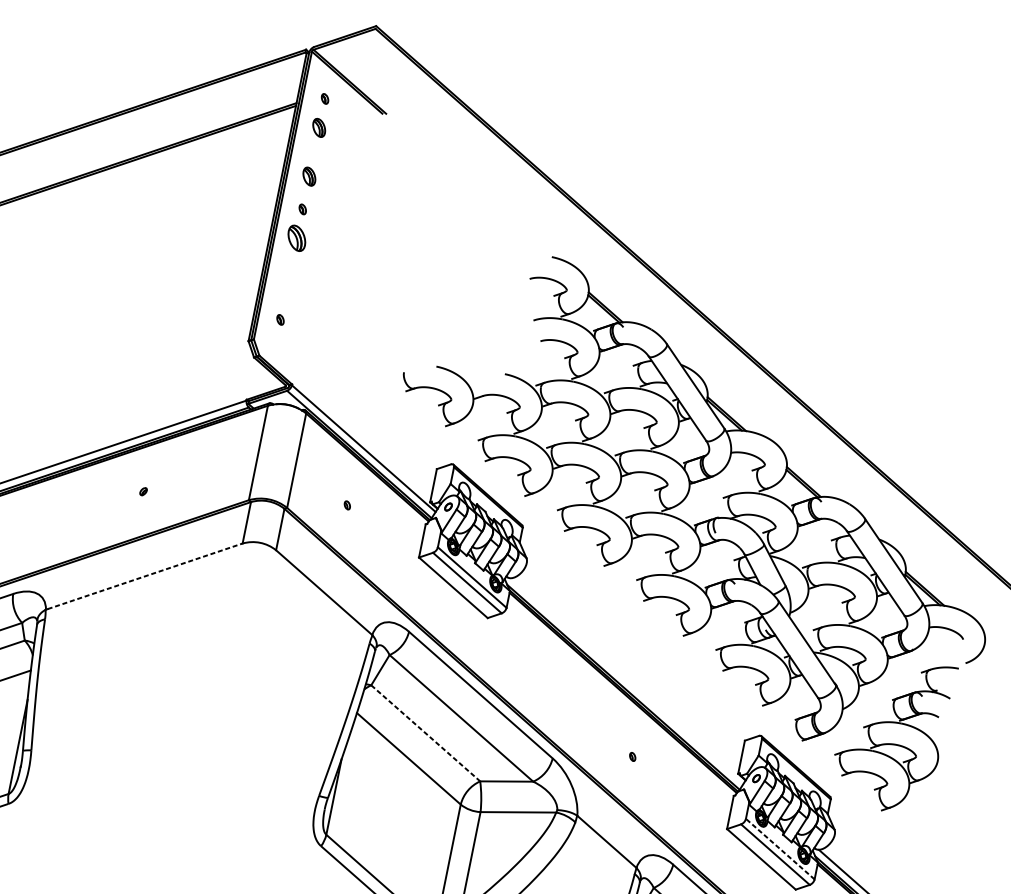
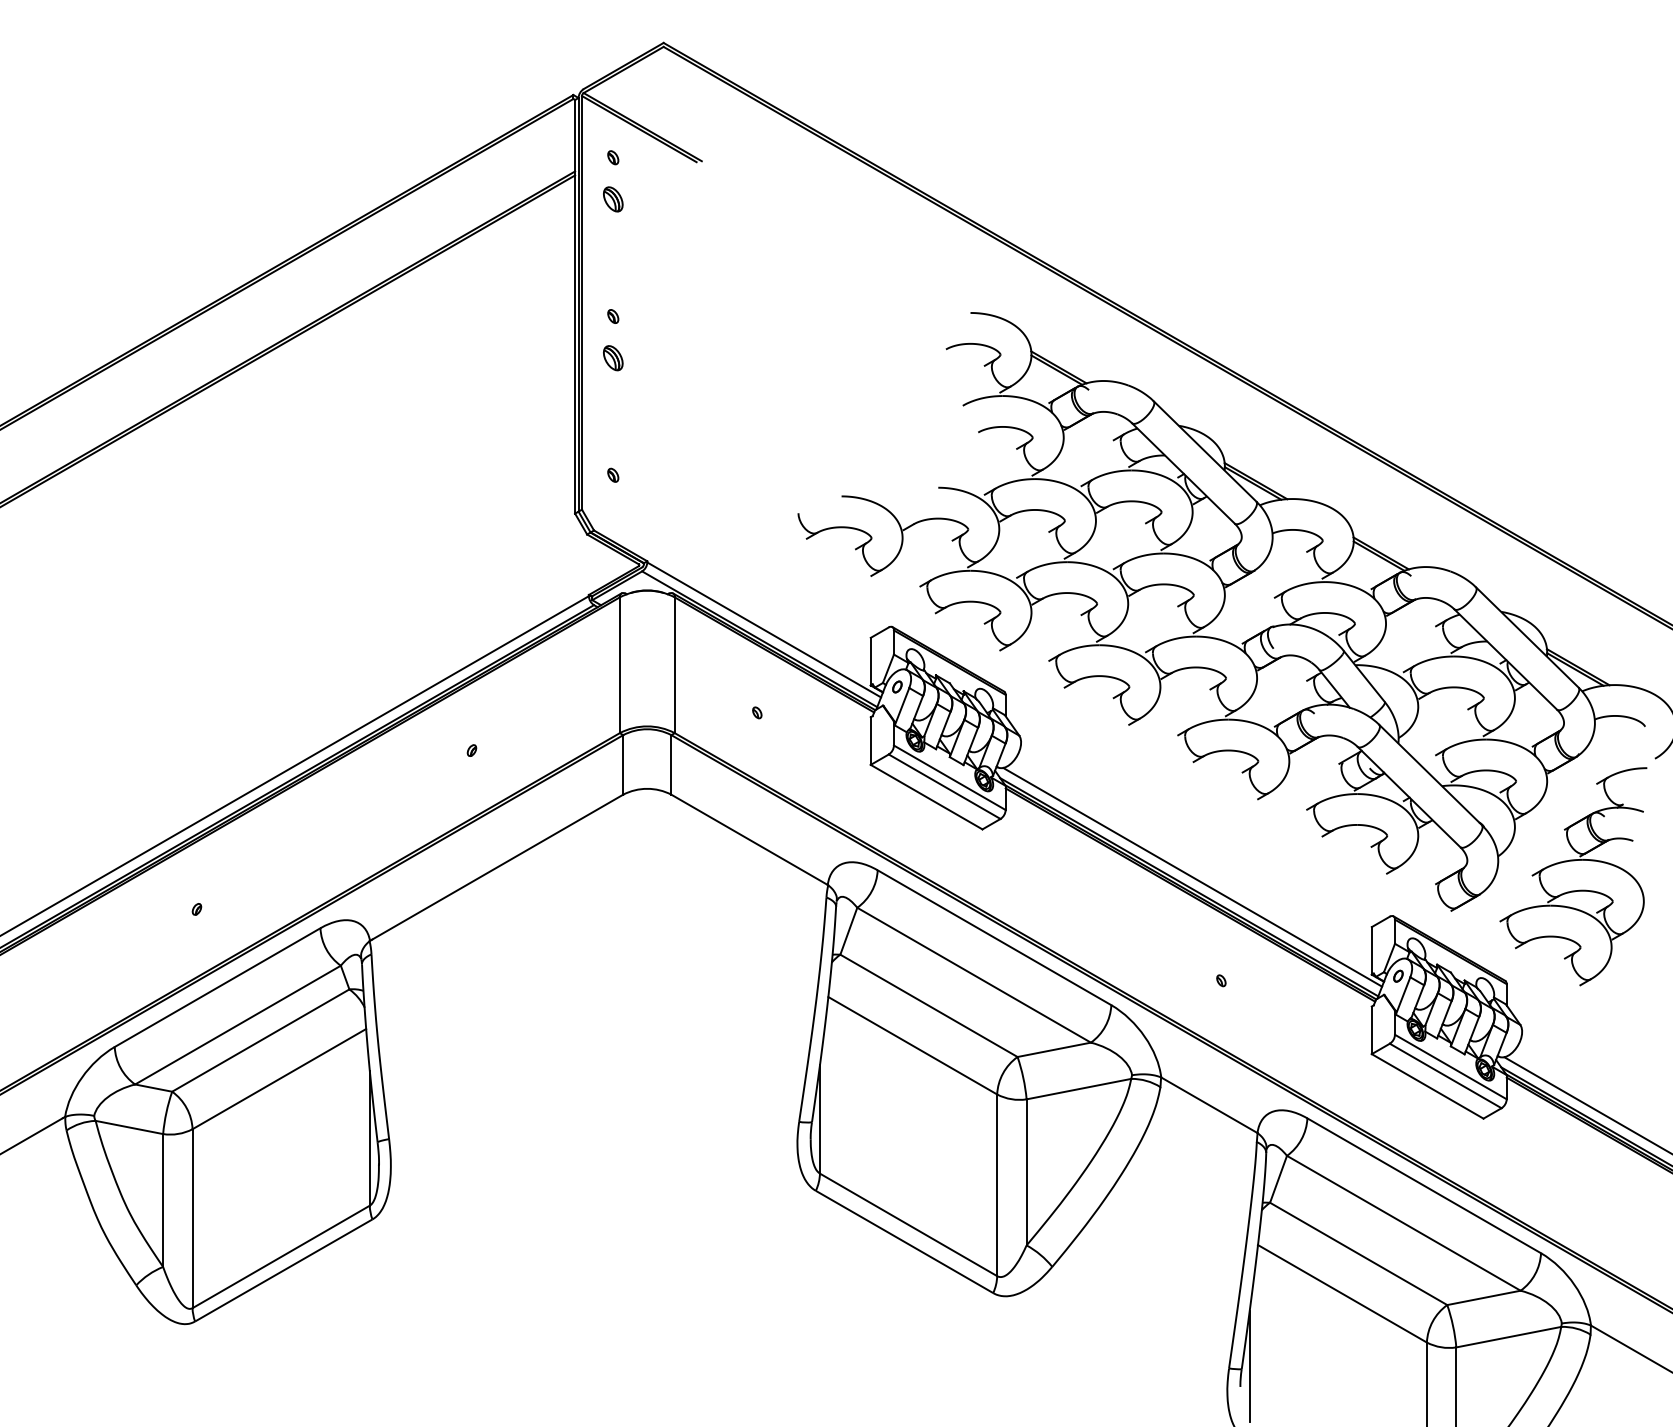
part: (309, 176) -> (613, 269), removed
part: (297, 238) -> (613, 358), size x0.71
line: (144, 576) -> (497, 867), dashed -> solid
line: (627, 681) -> (1192, 877), added
line: (426, 733) -> (929, 1006), dashed -> solid
line: (779, 849) -> (1450, 1067), dashed -> solid

